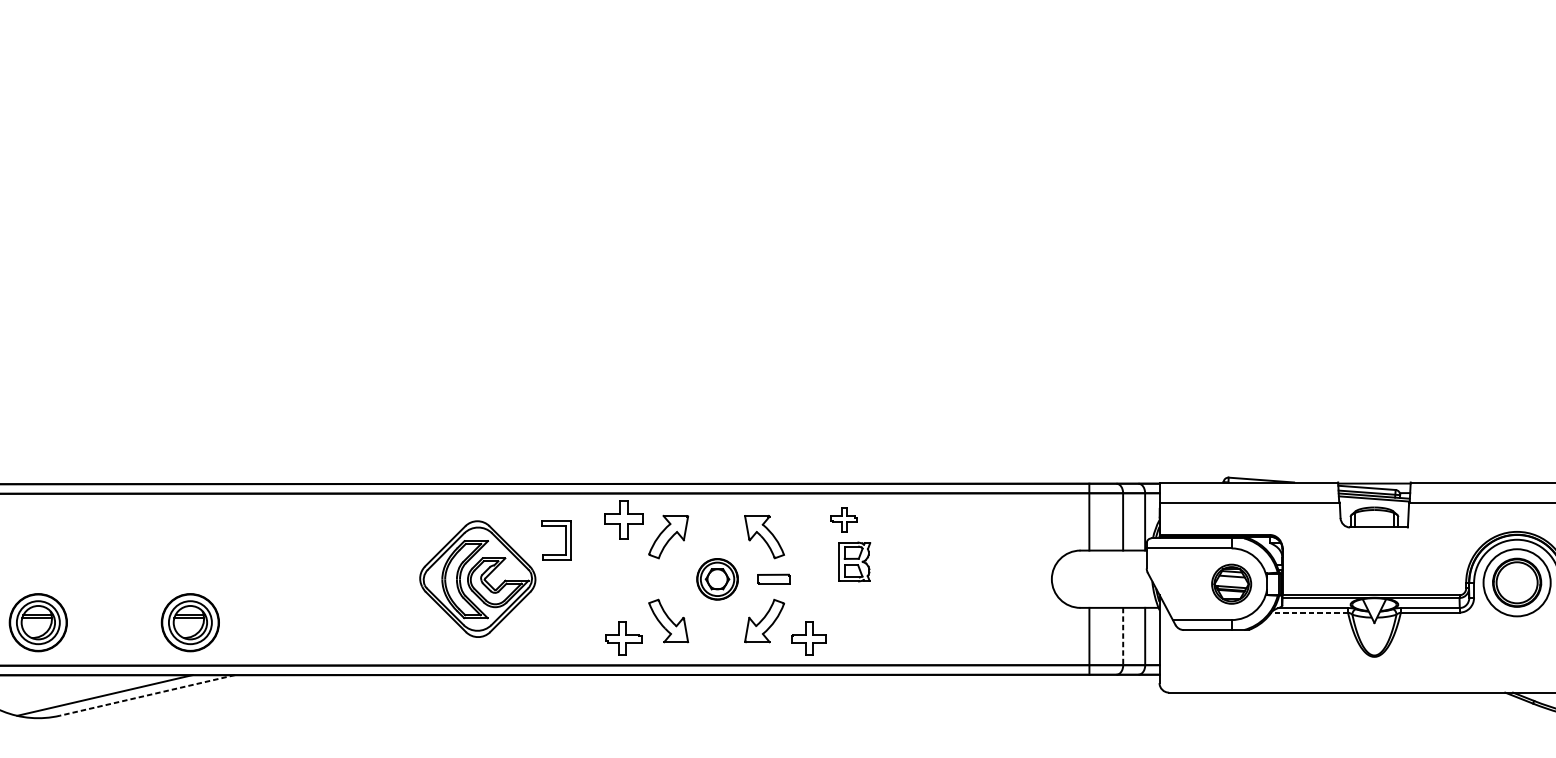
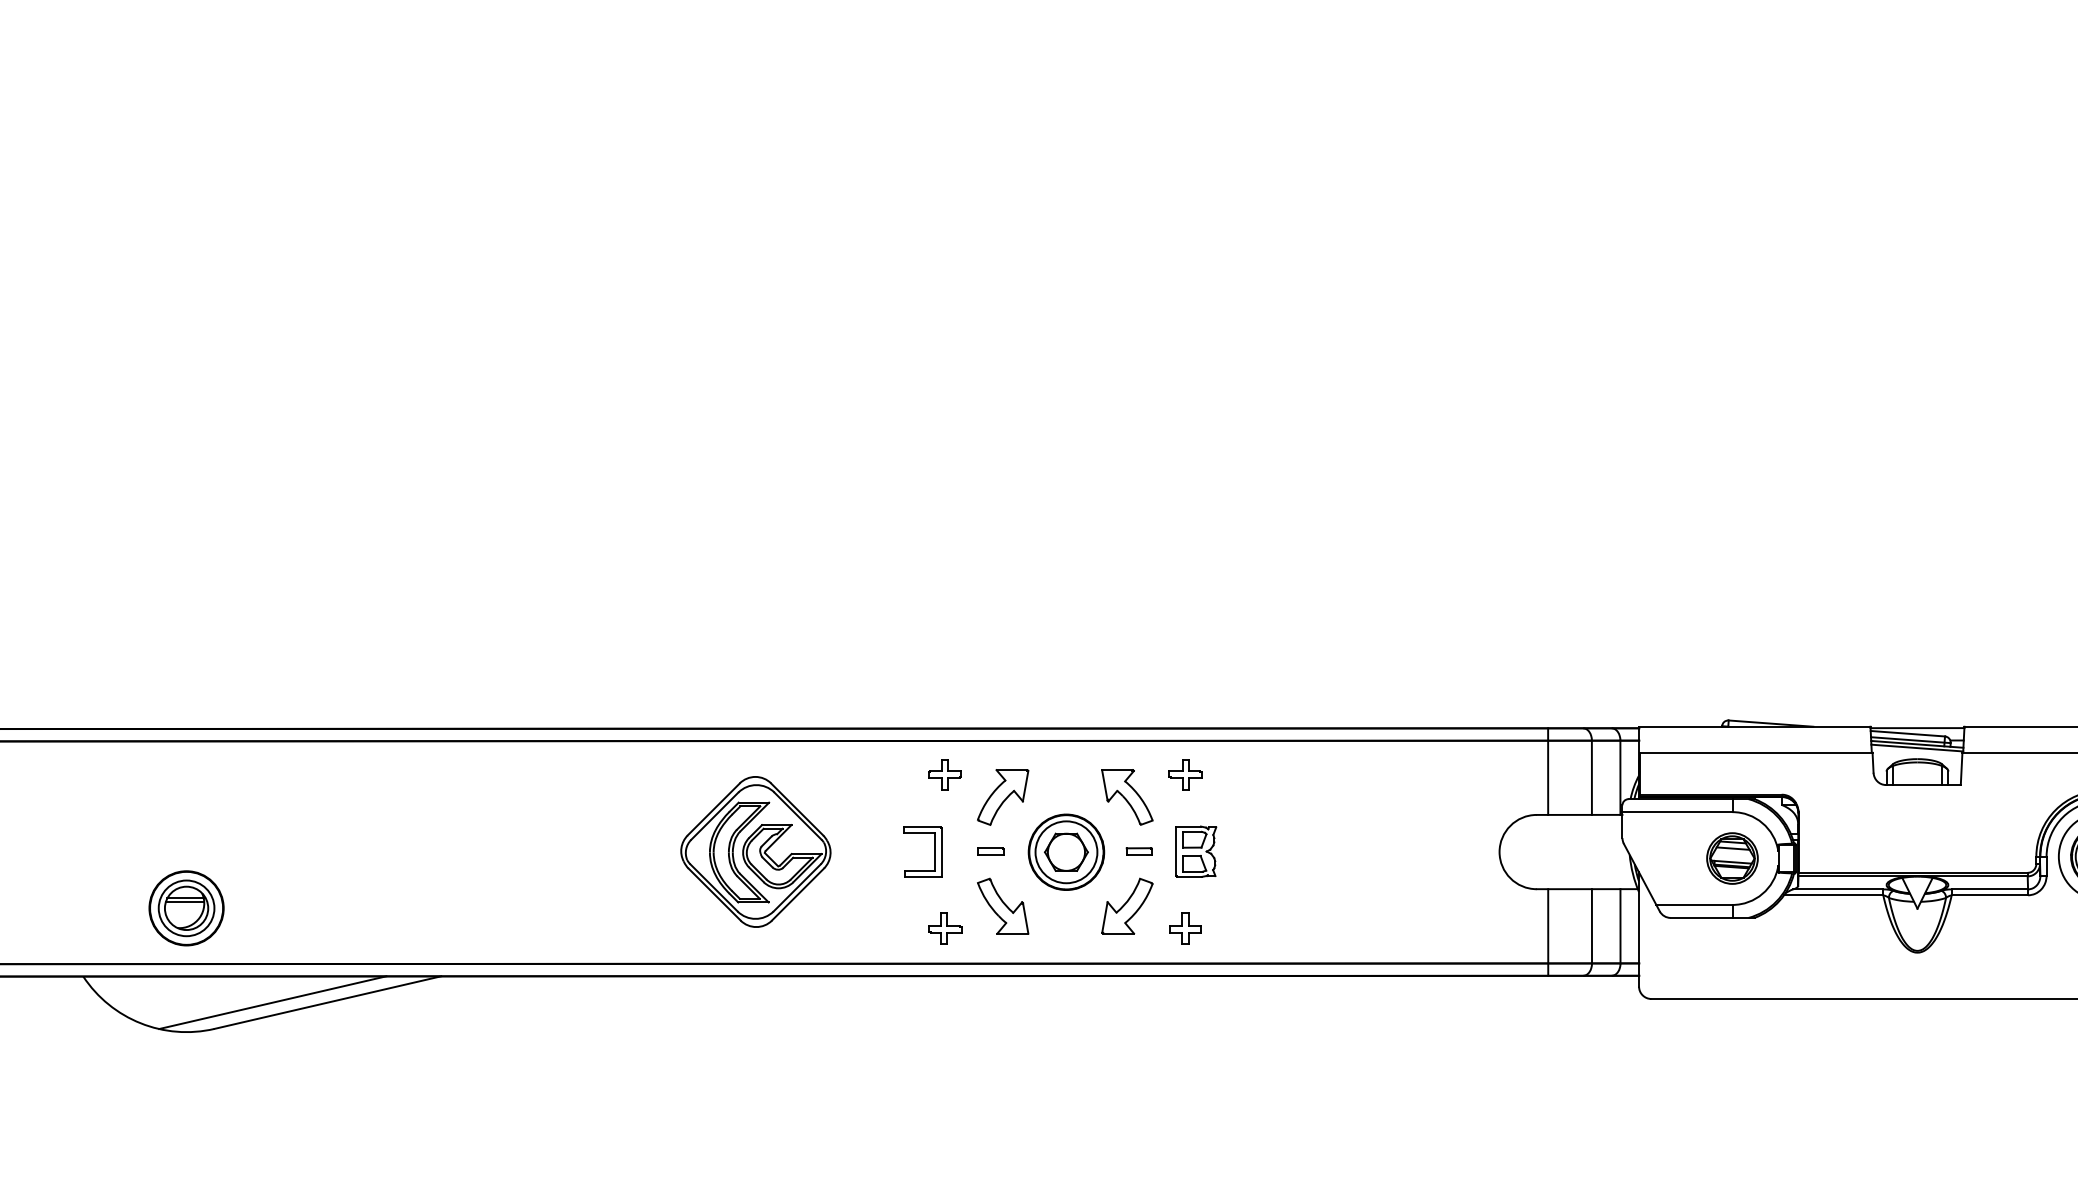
part: (623, 519) -> (944, 774), size x0.62
part: (844, 519) -> (1185, 774), moved
part: (565, 540) -> (934, 851), moved
part: (854, 561) -> (1196, 851), moved
part: (658, 578) -> (990, 851), added
part: (717, 578) -> (1066, 851), size x1.43
part: (773, 578) -> (1138, 851), size x0.62
line: (1309, 612) -> (1833, 895), dashed -> solid
part: (190, 622) -> (383, 908), removed
line: (1122, 636) -> (1591, 926), dashed -> solid
part: (624, 638) -> (945, 928), size x0.71
part: (809, 638) -> (1185, 928), size x0.71
line: (147, 695) -> (327, 1002), dashed -> solid

